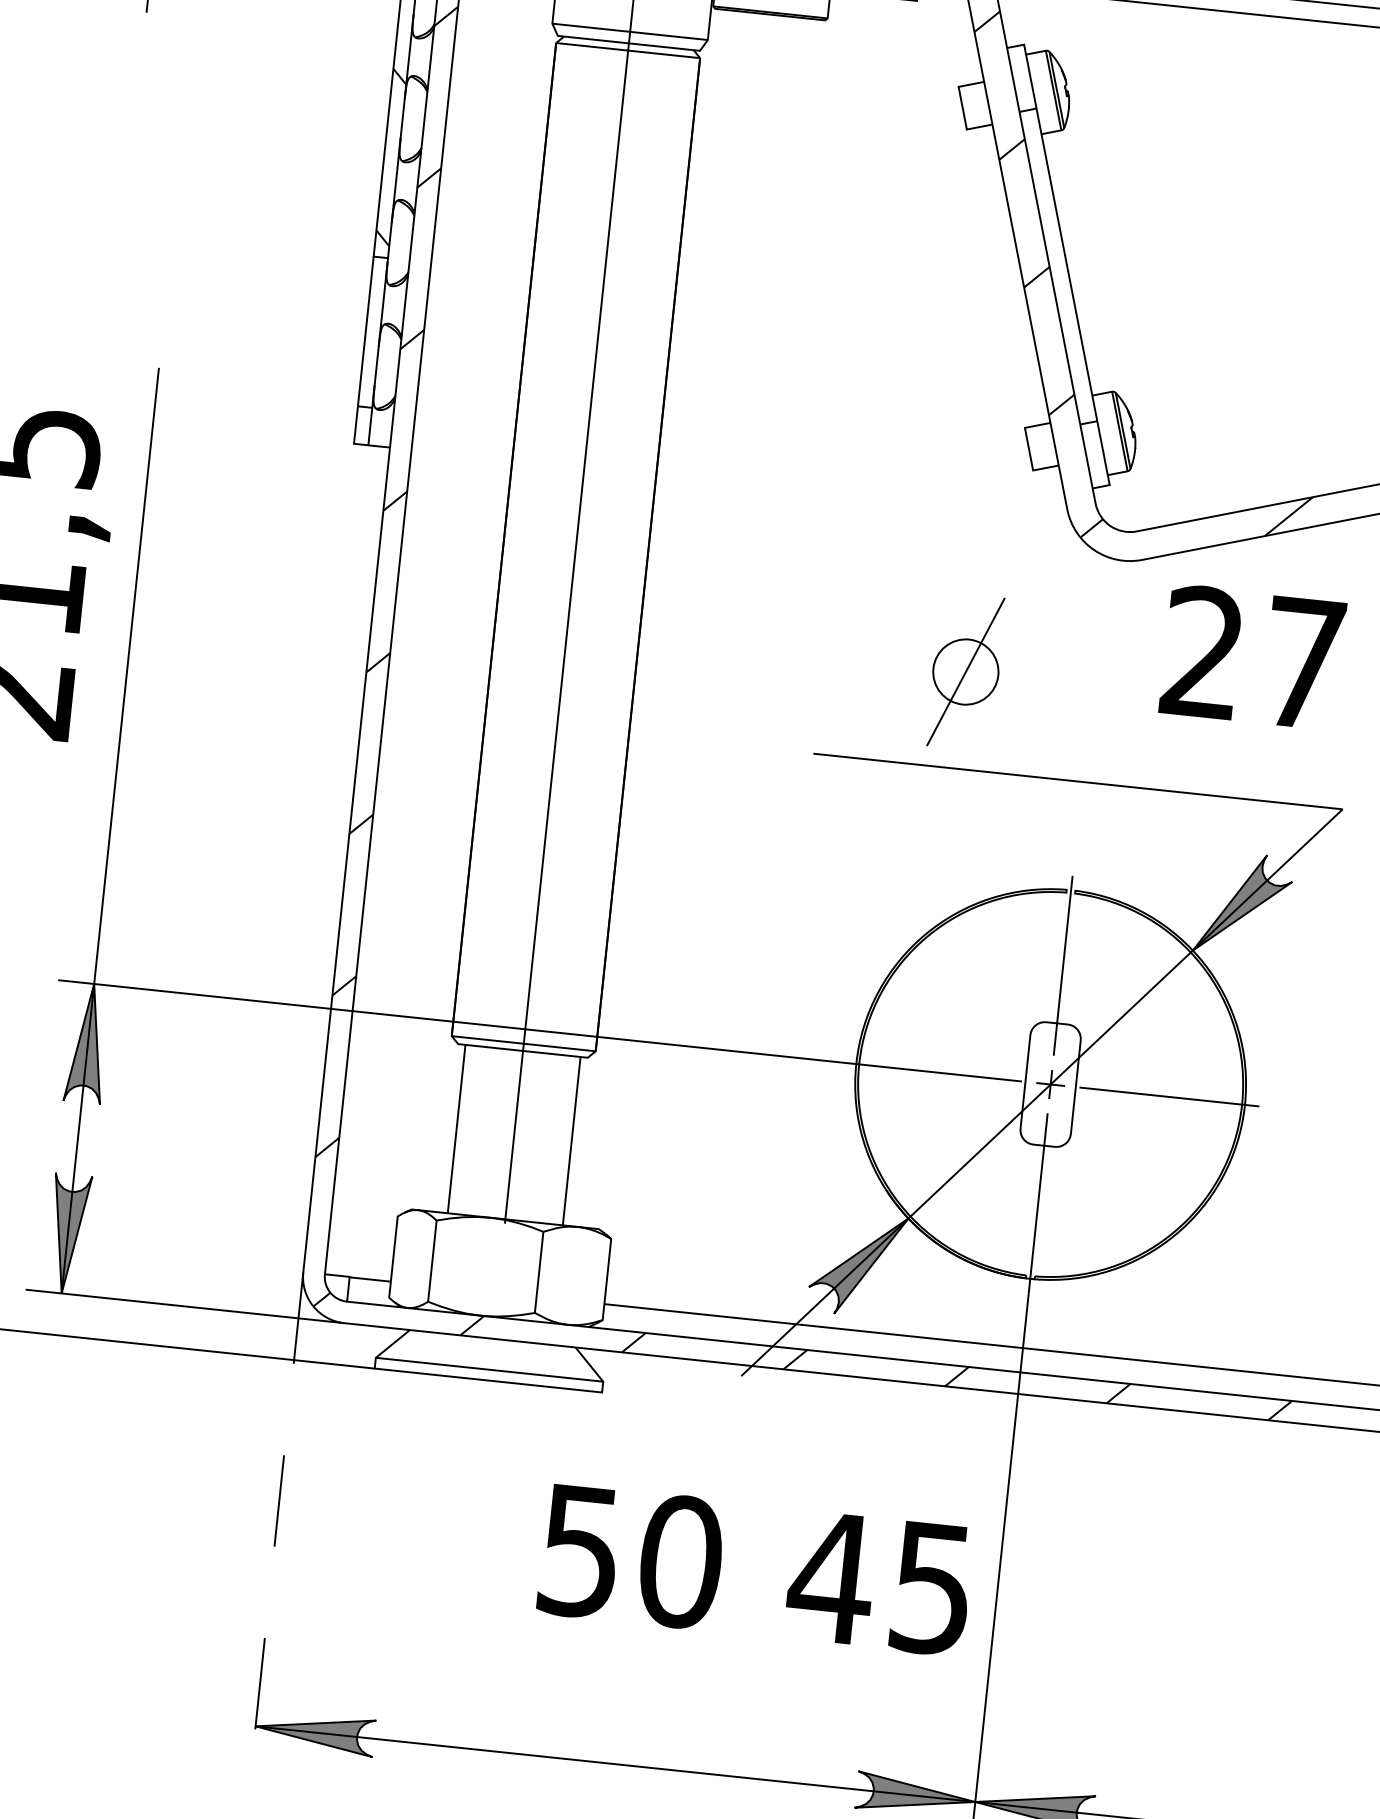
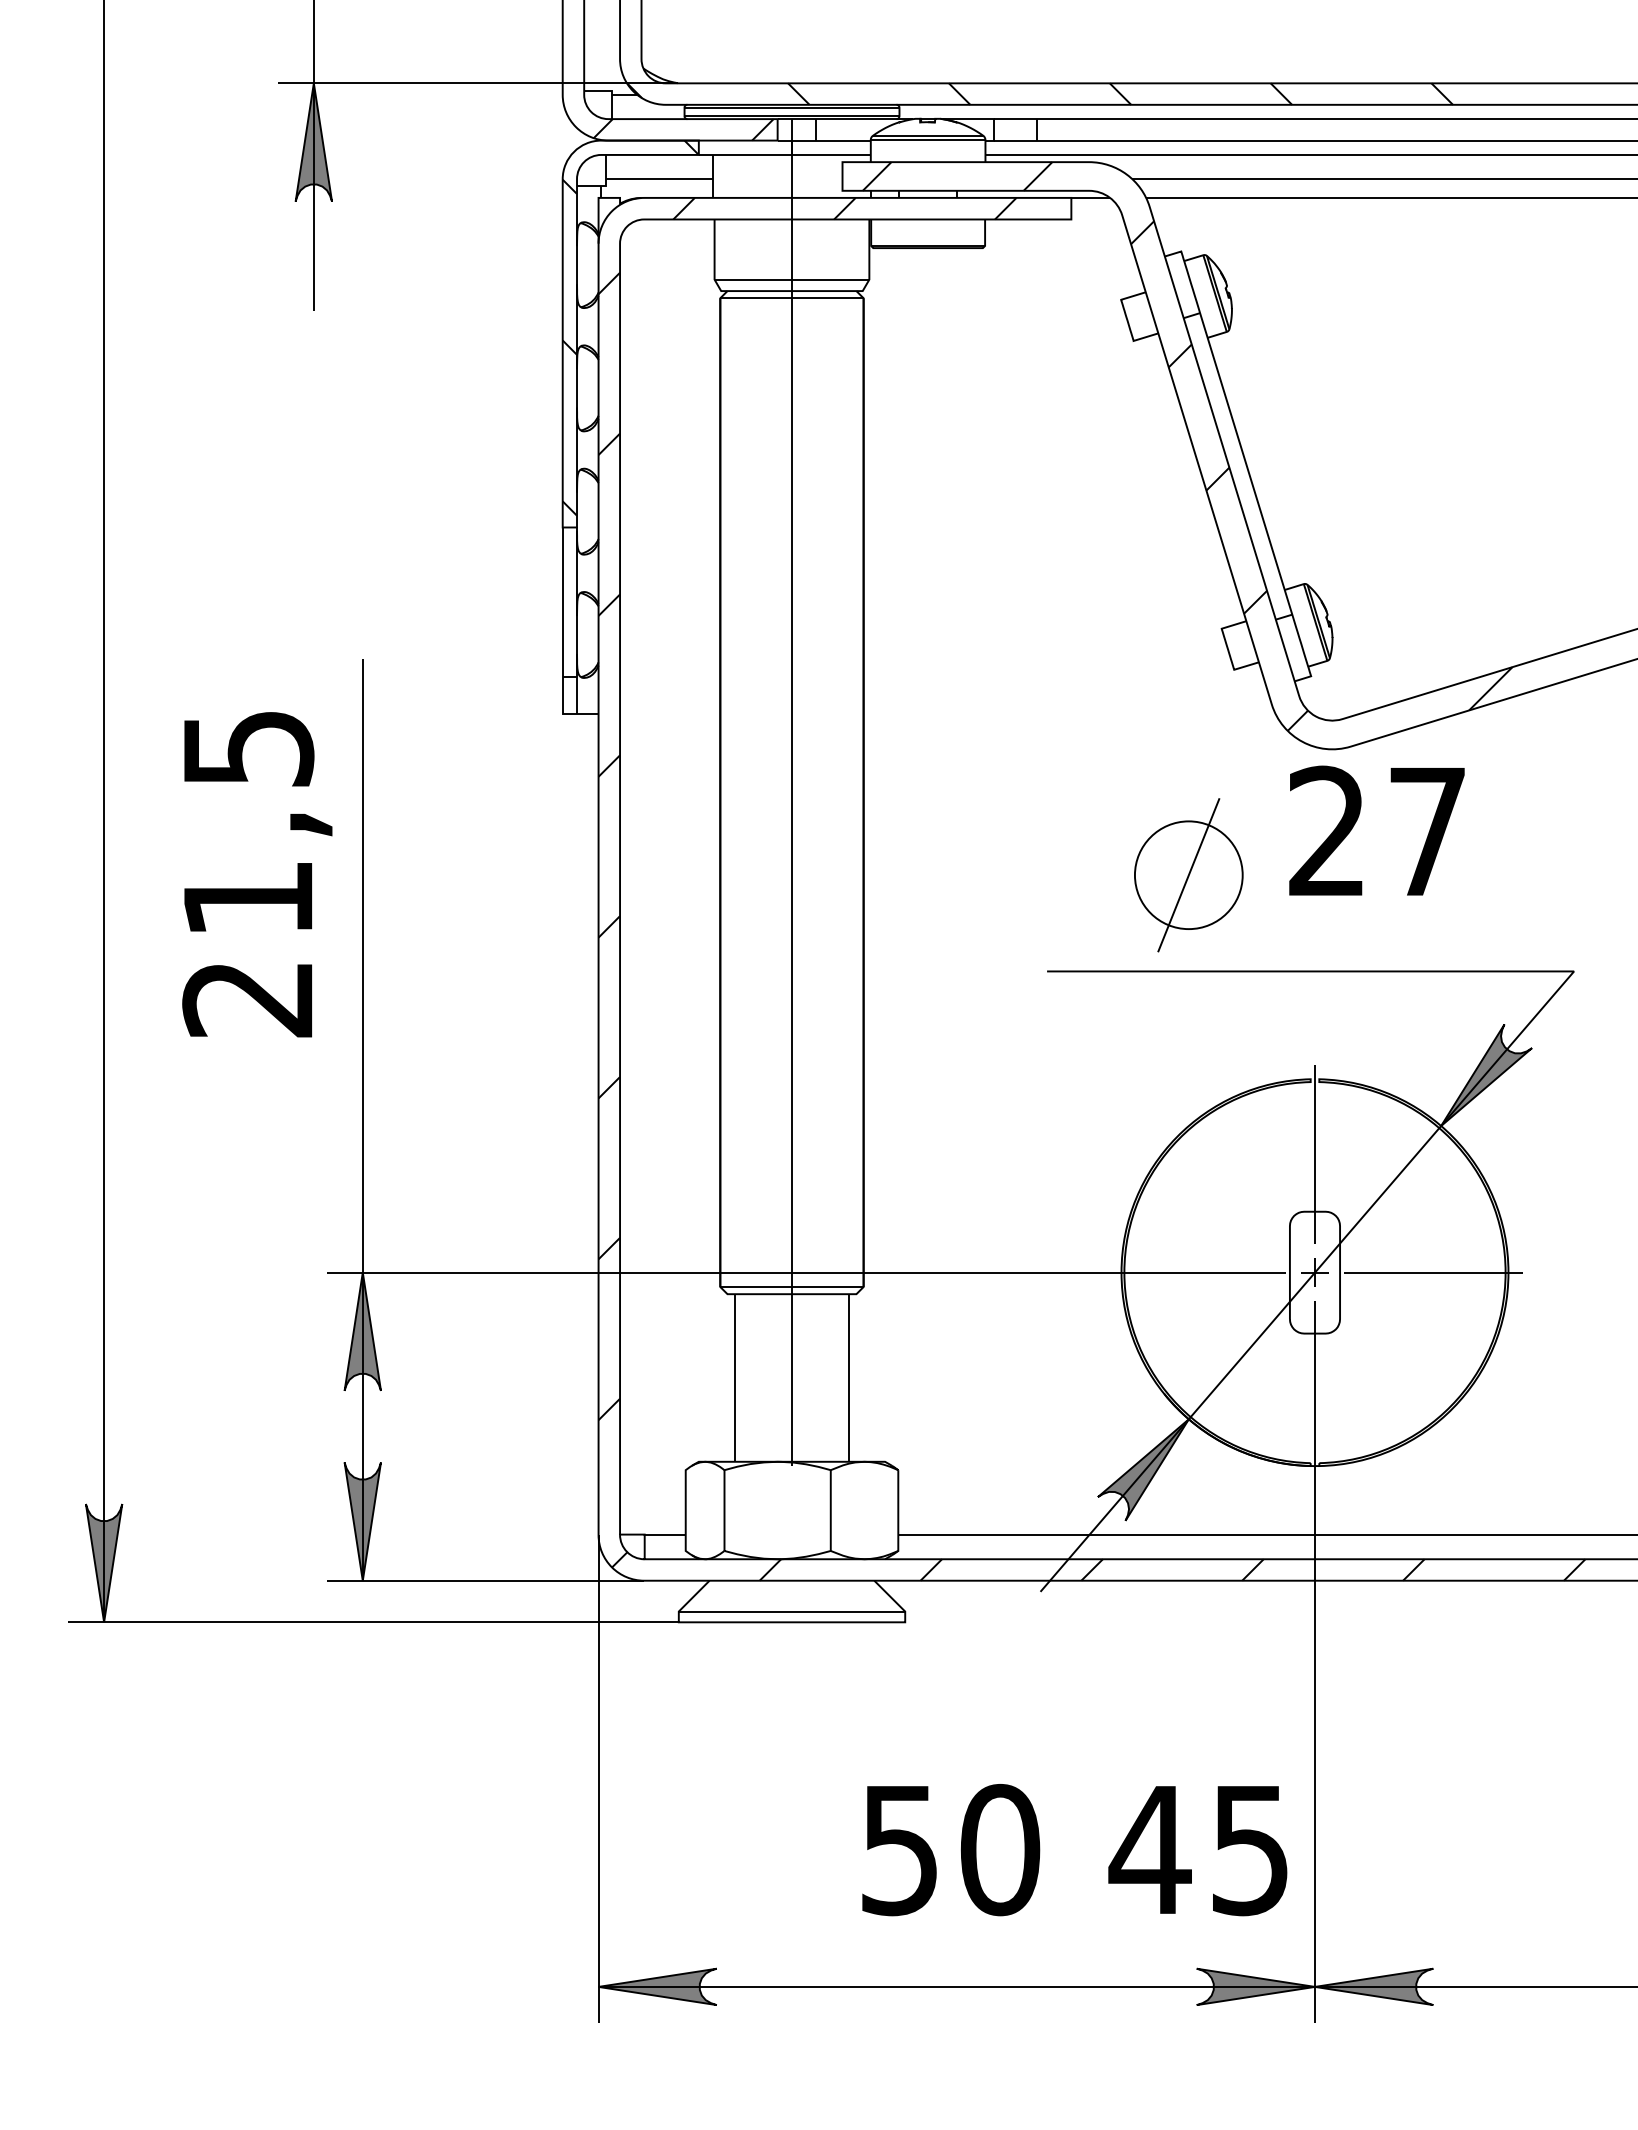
text: (1252, 656) -> (1376, 830), moved
circle: (965, 672) -> (1188, 875), size x1.67
line: (277, 1517) -> (598, 1778), dashed -> solid
text: (755, 1570) -> (1074, 1850), moved

